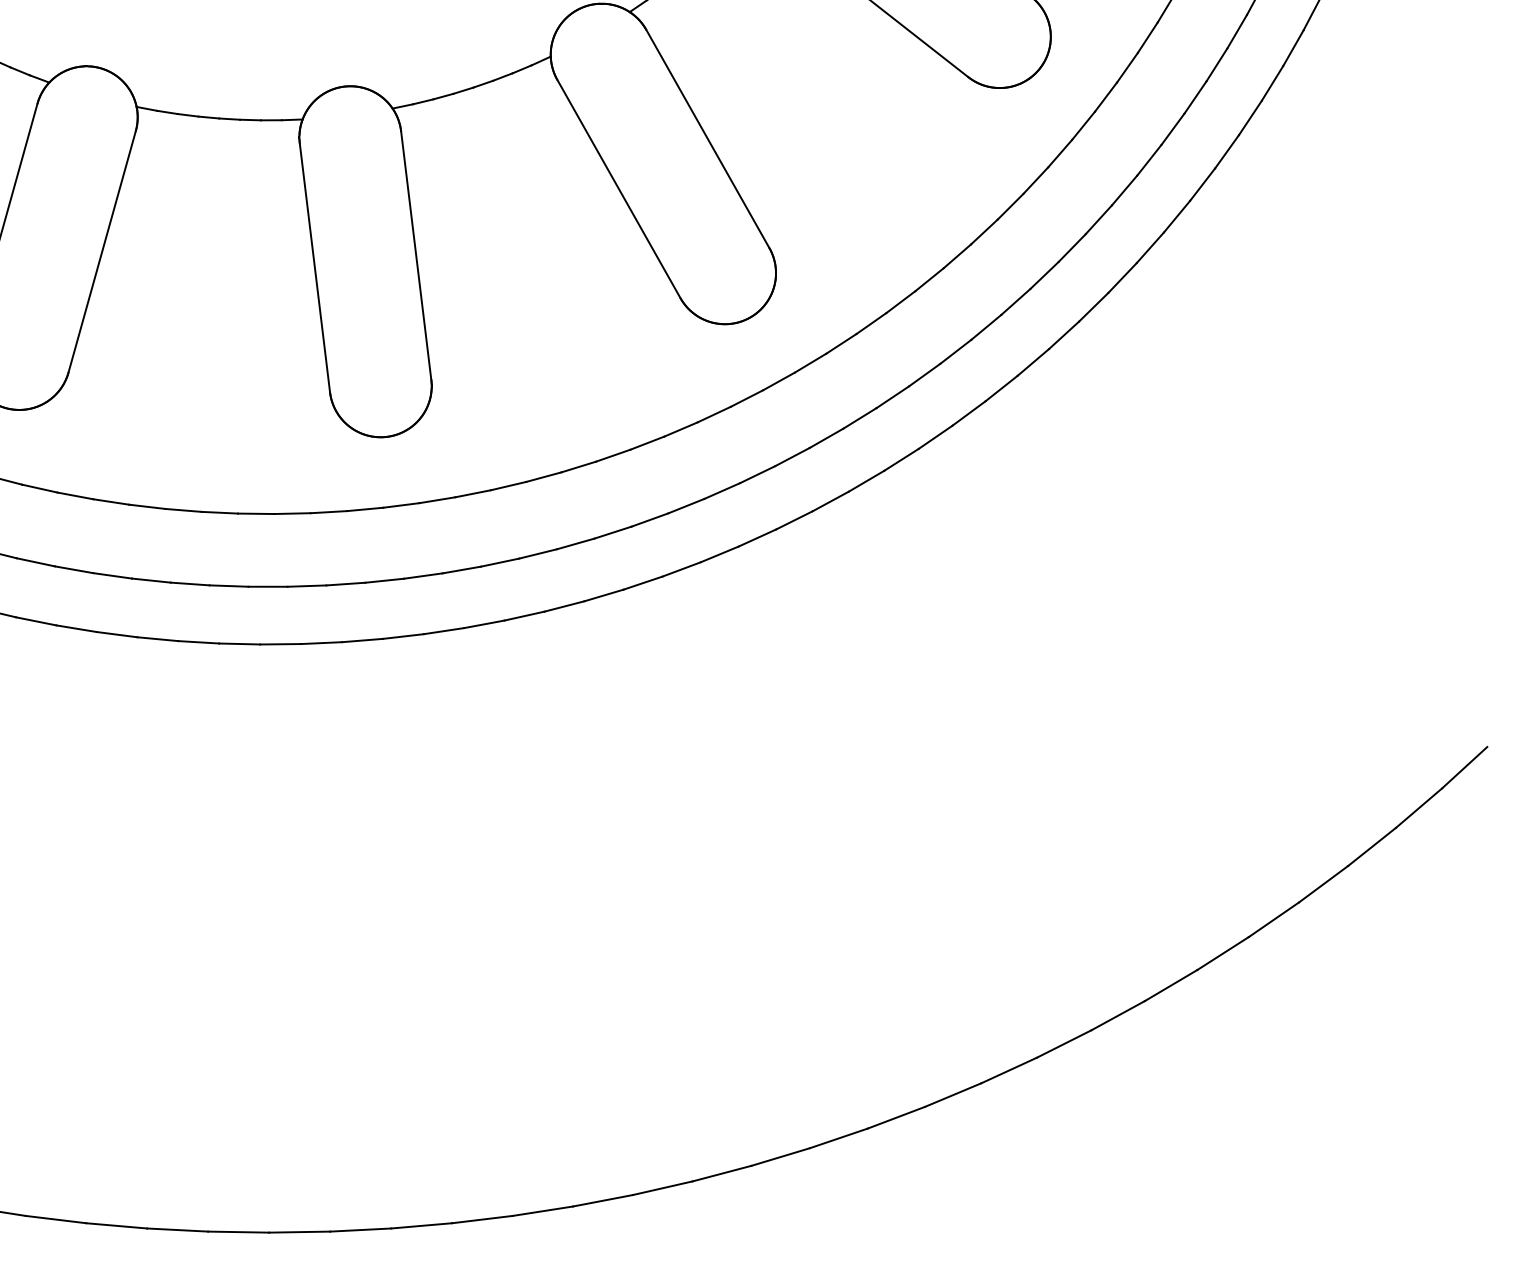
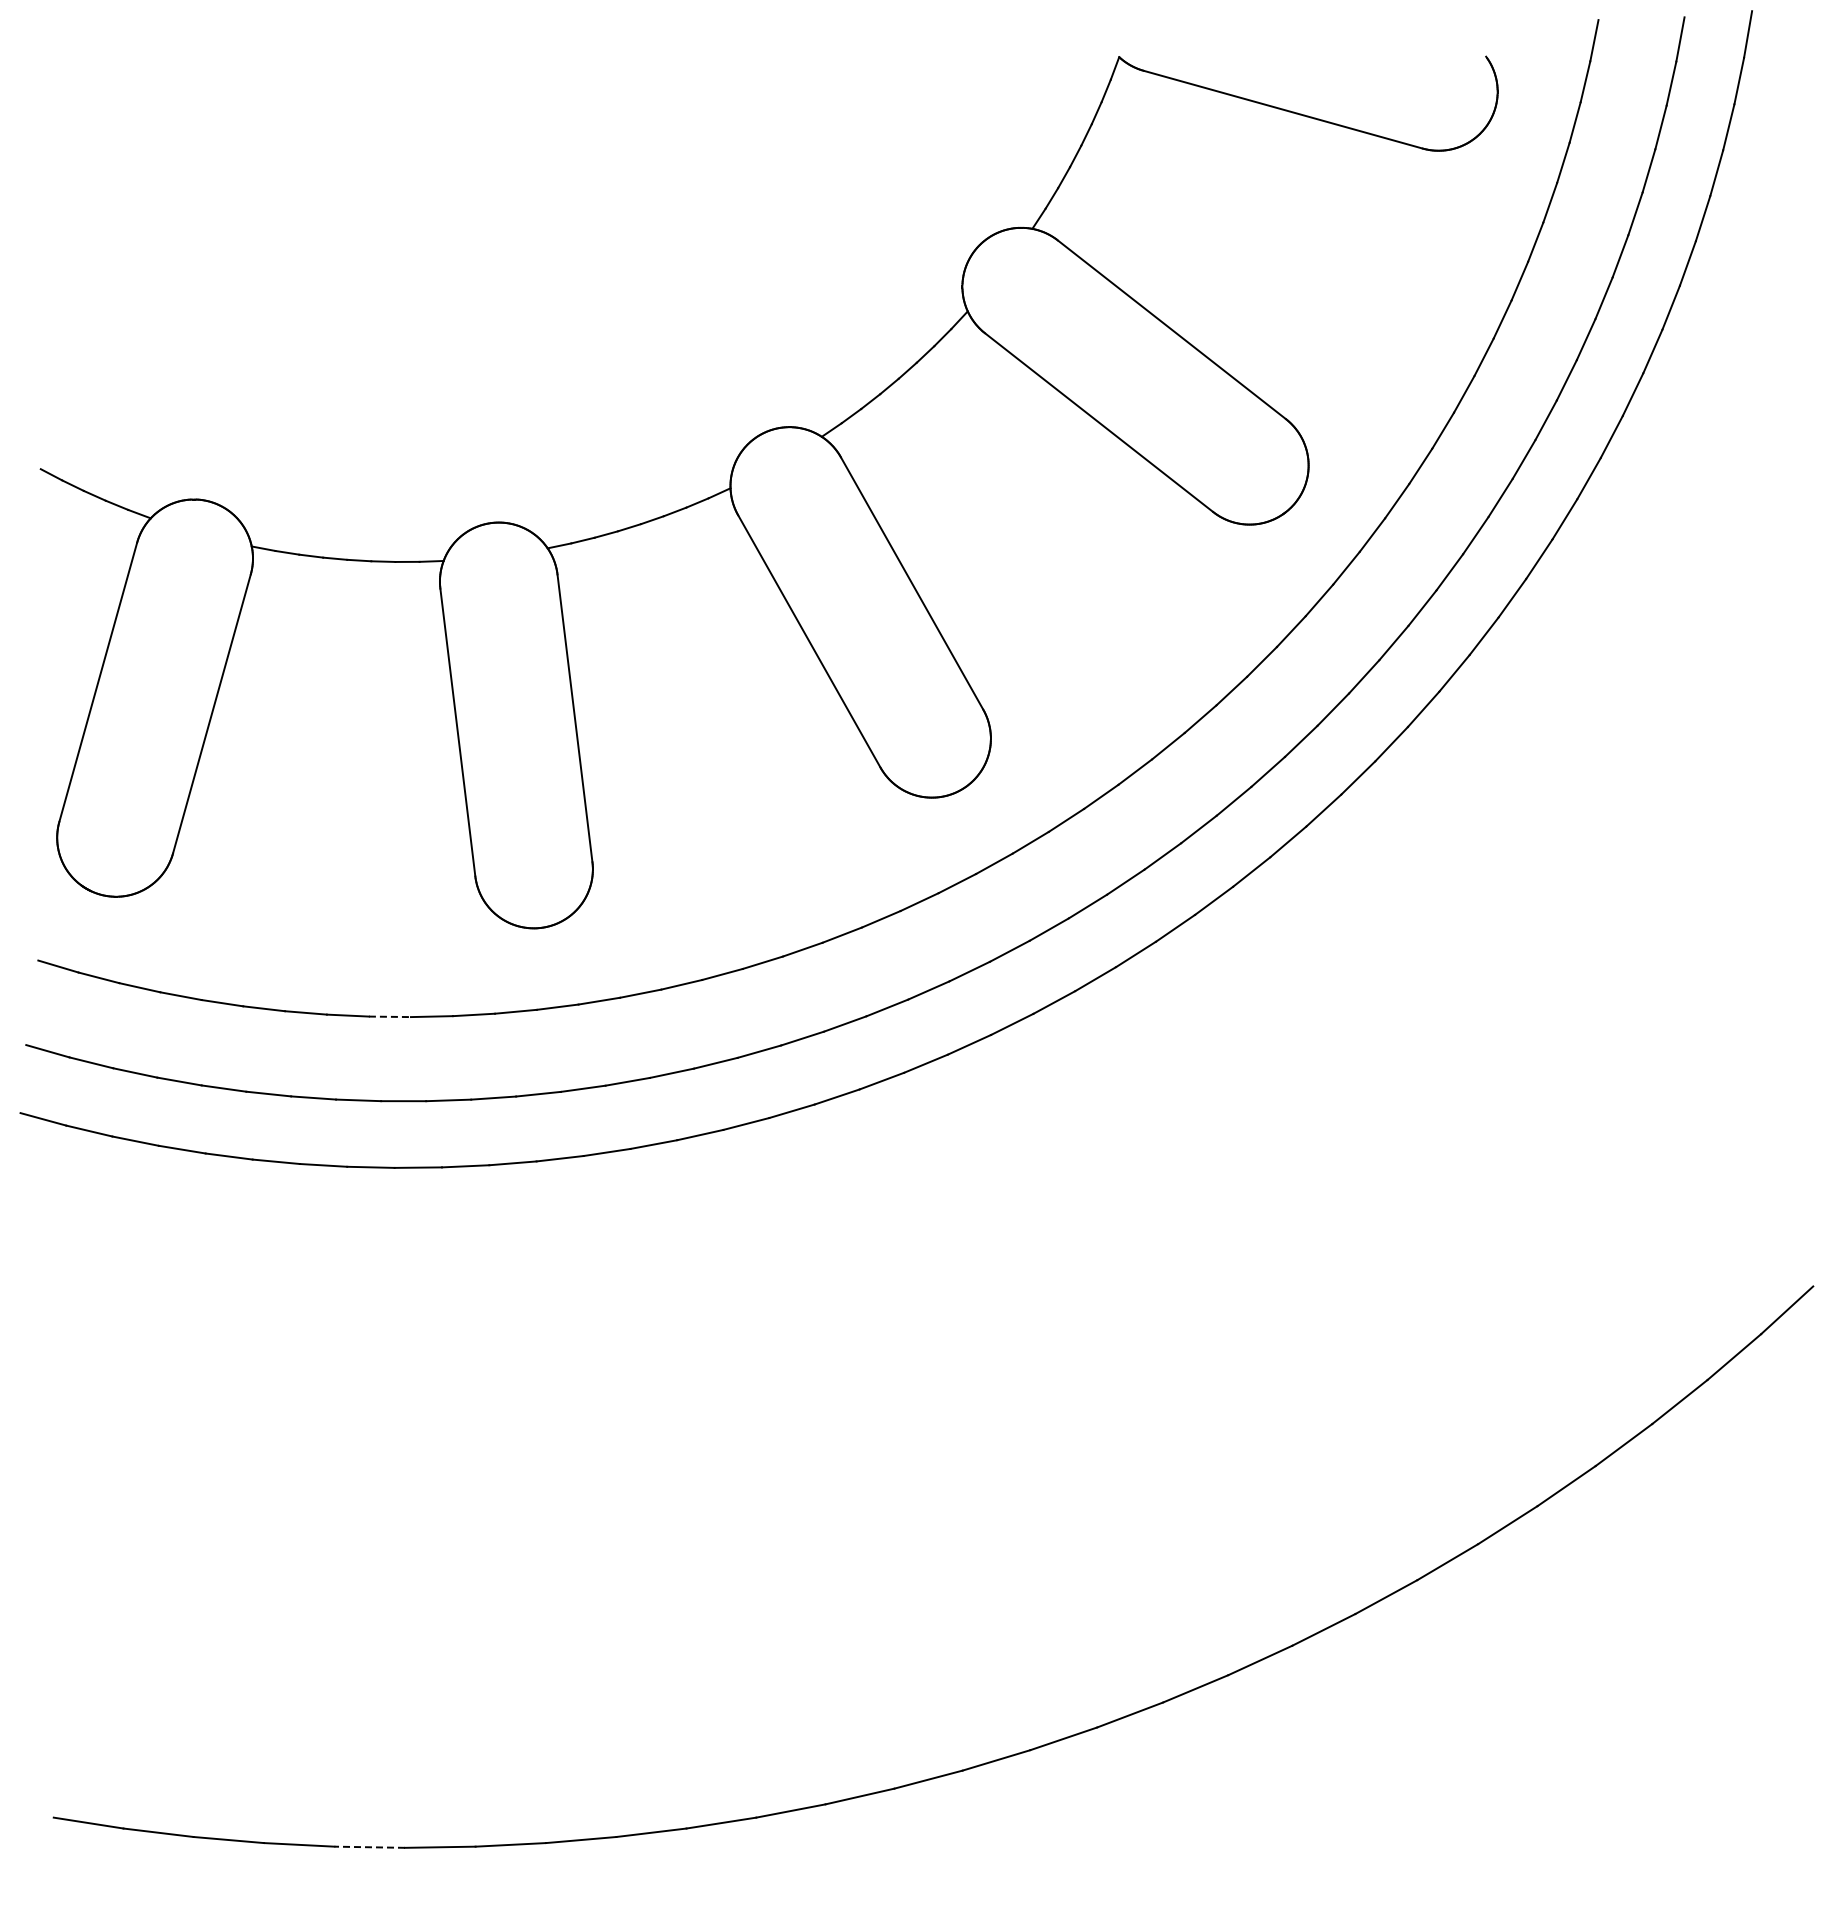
line: (256, 513) -> (390, 1016), solid -> dashed
line: (238, 1232) -> (369, 1847), solid -> dashed

